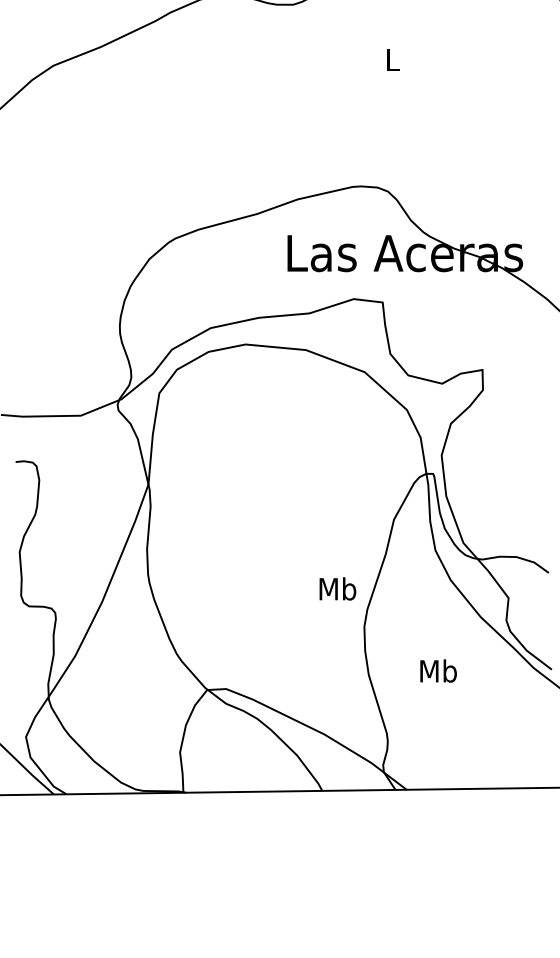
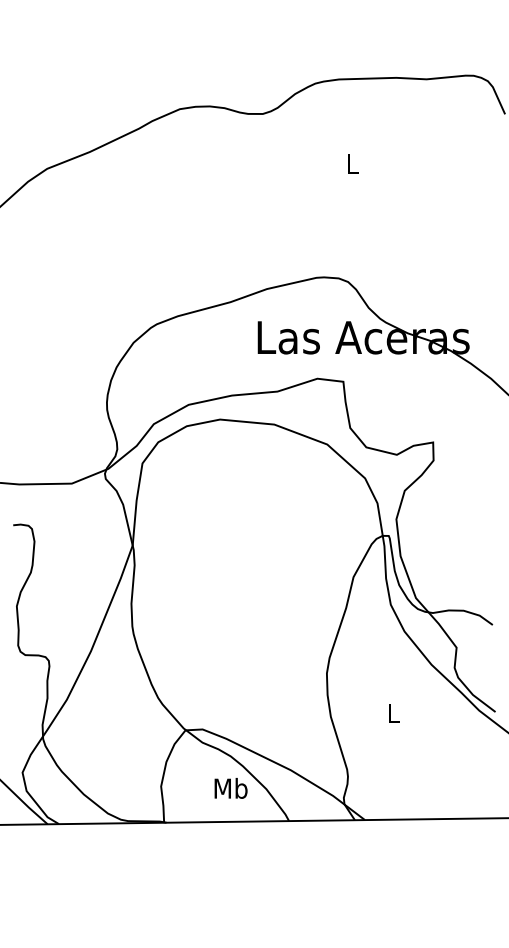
text: (337, 589) -> (230, 788), moved
text: (438, 670) -> (393, 712), Mb -> L

